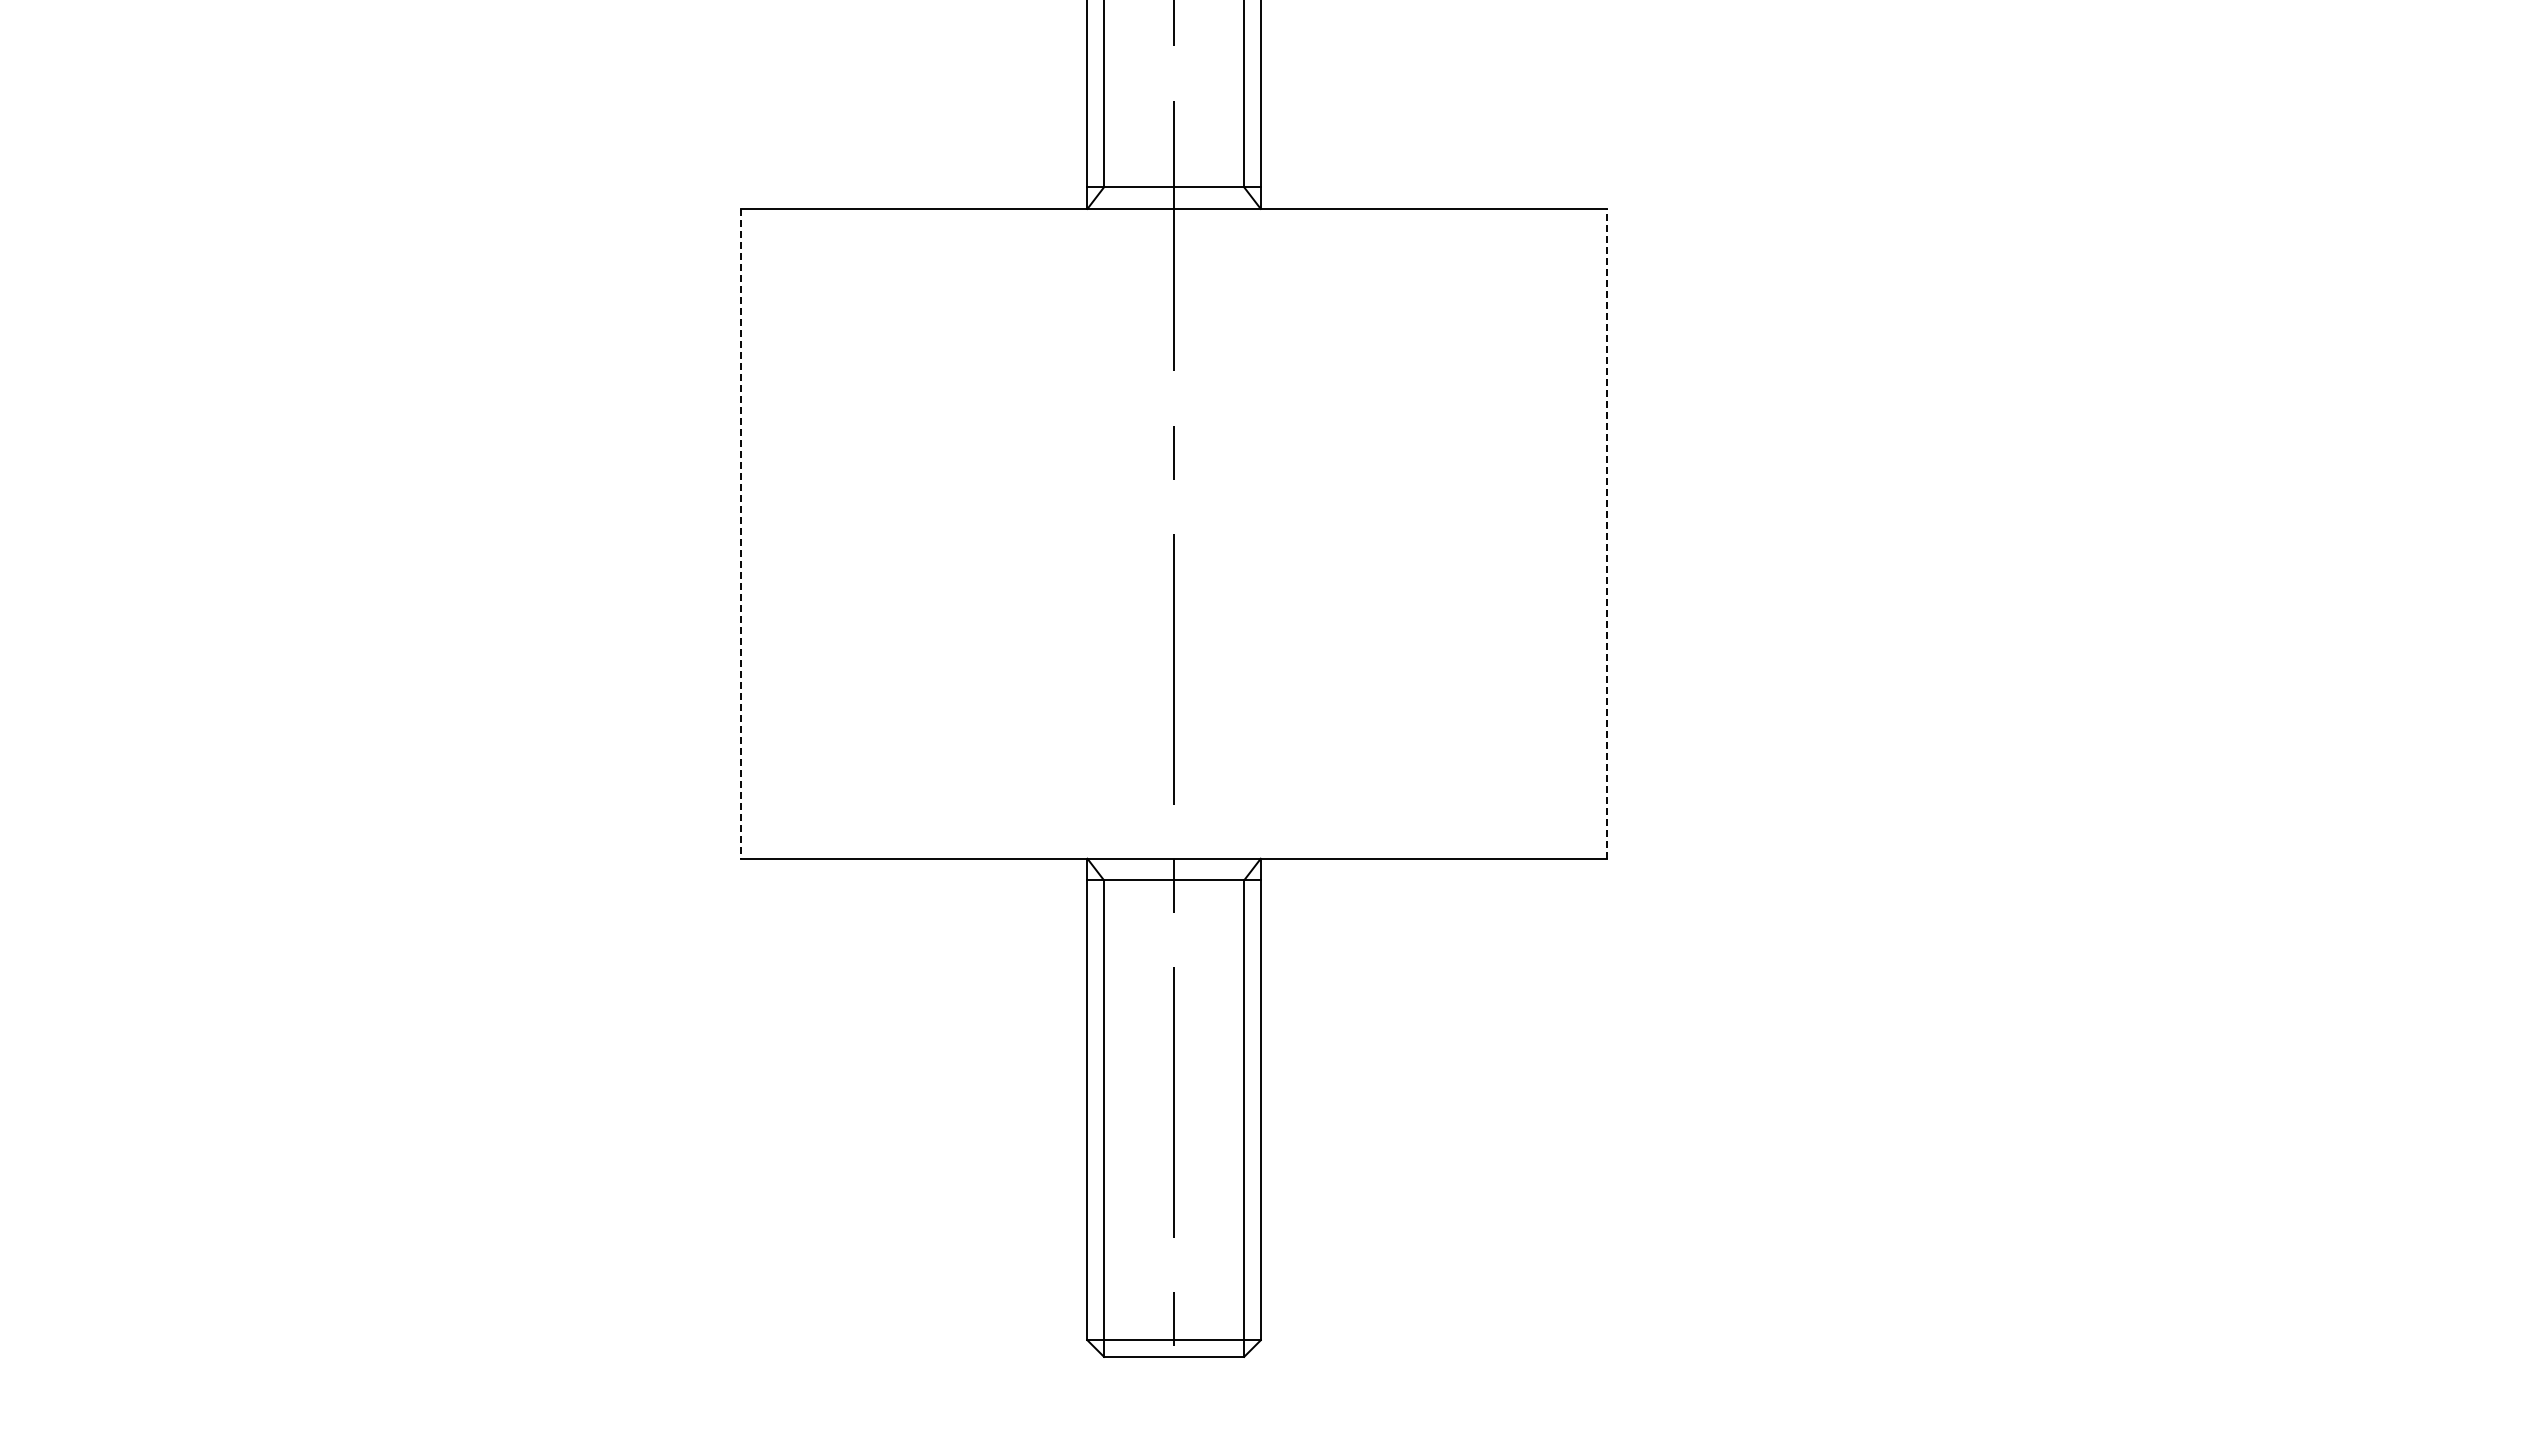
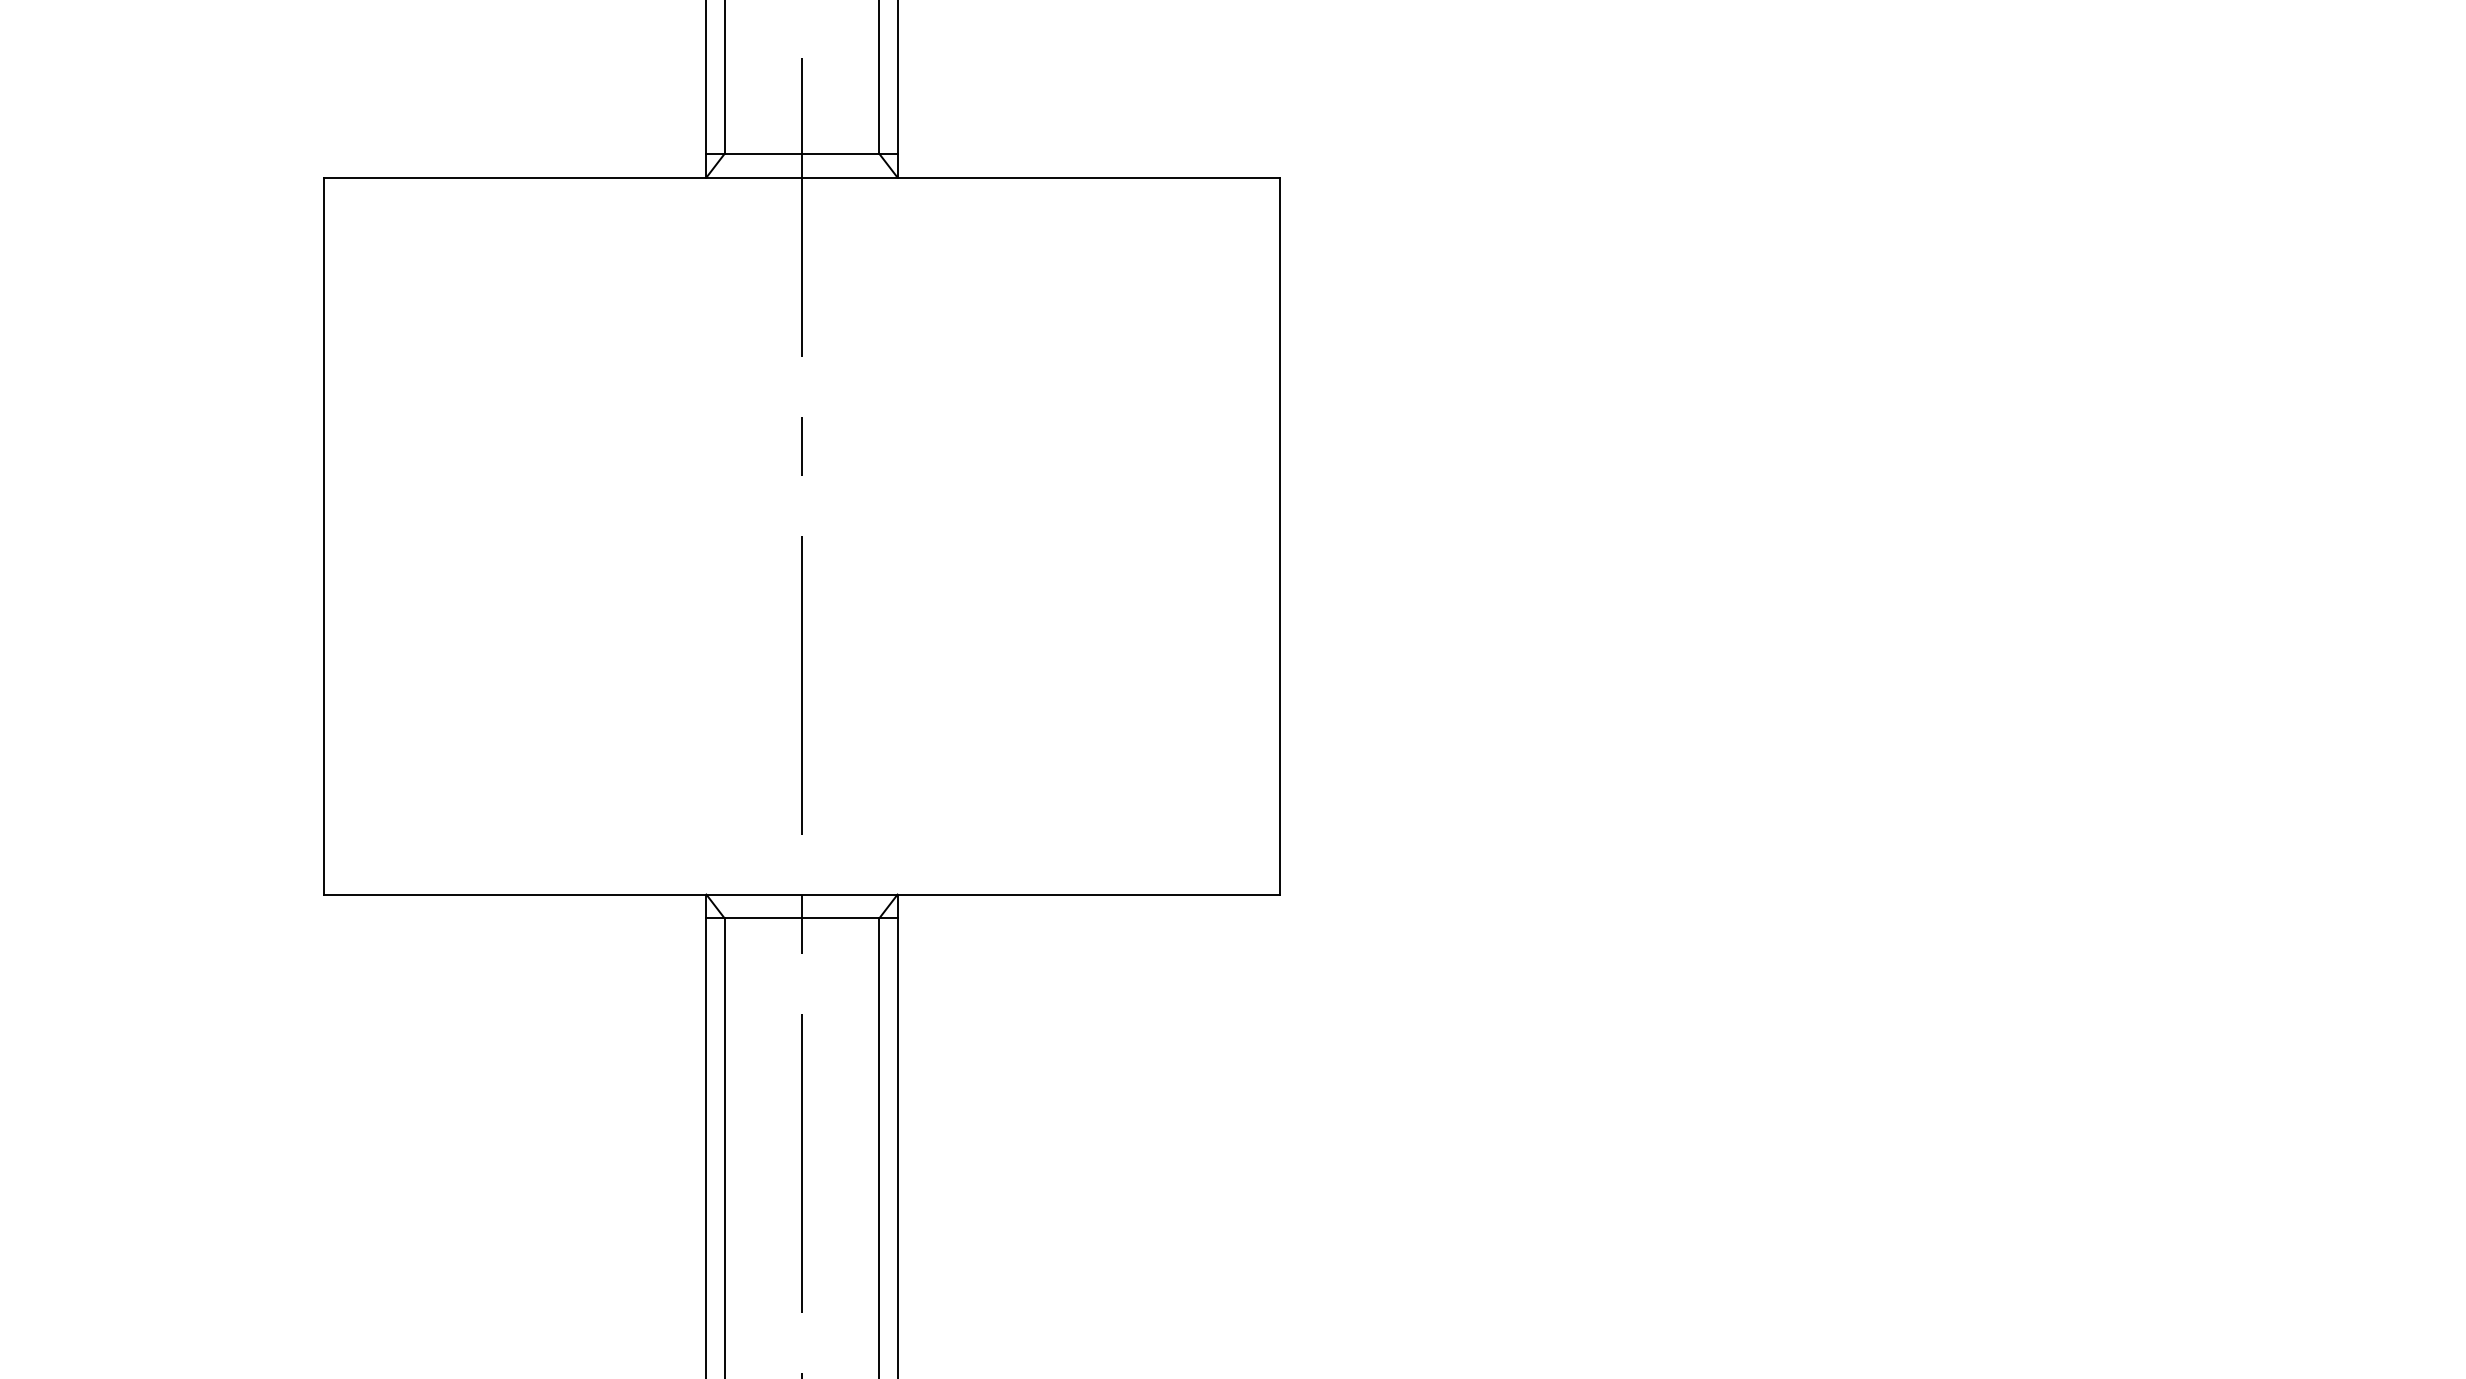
line: (740, 533) -> (323, 535), dashed -> solid
line: (1607, 533) -> (1280, 535), dashed -> solid

